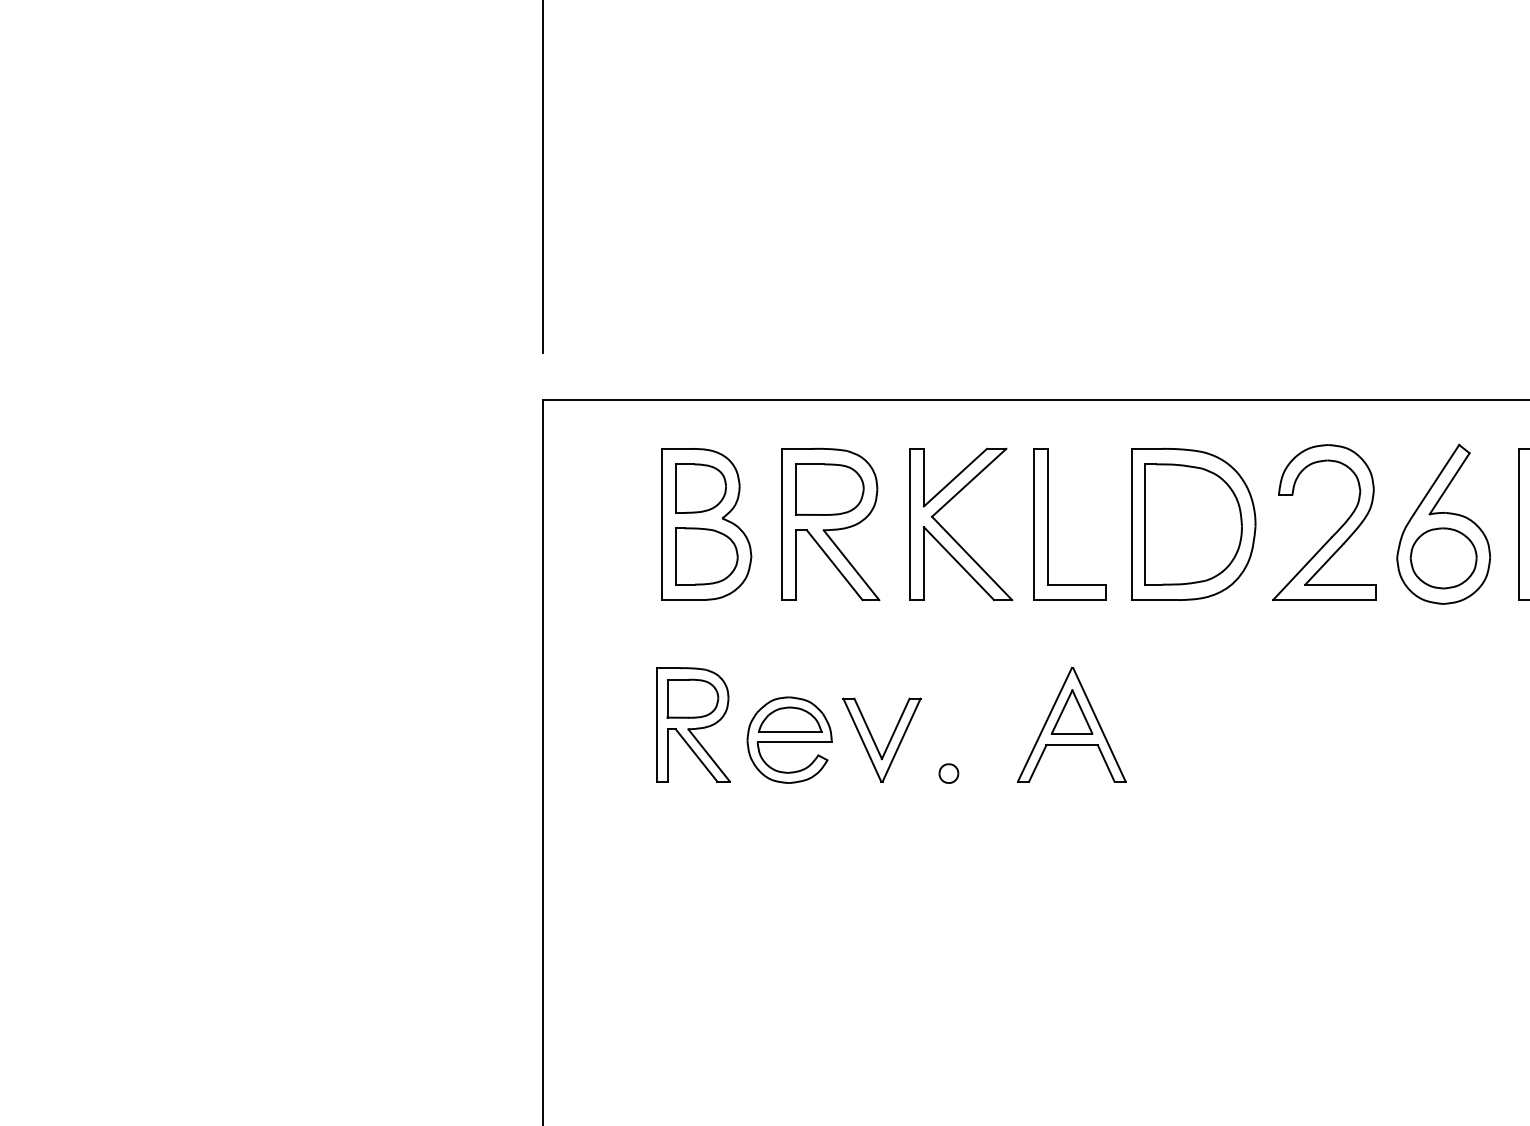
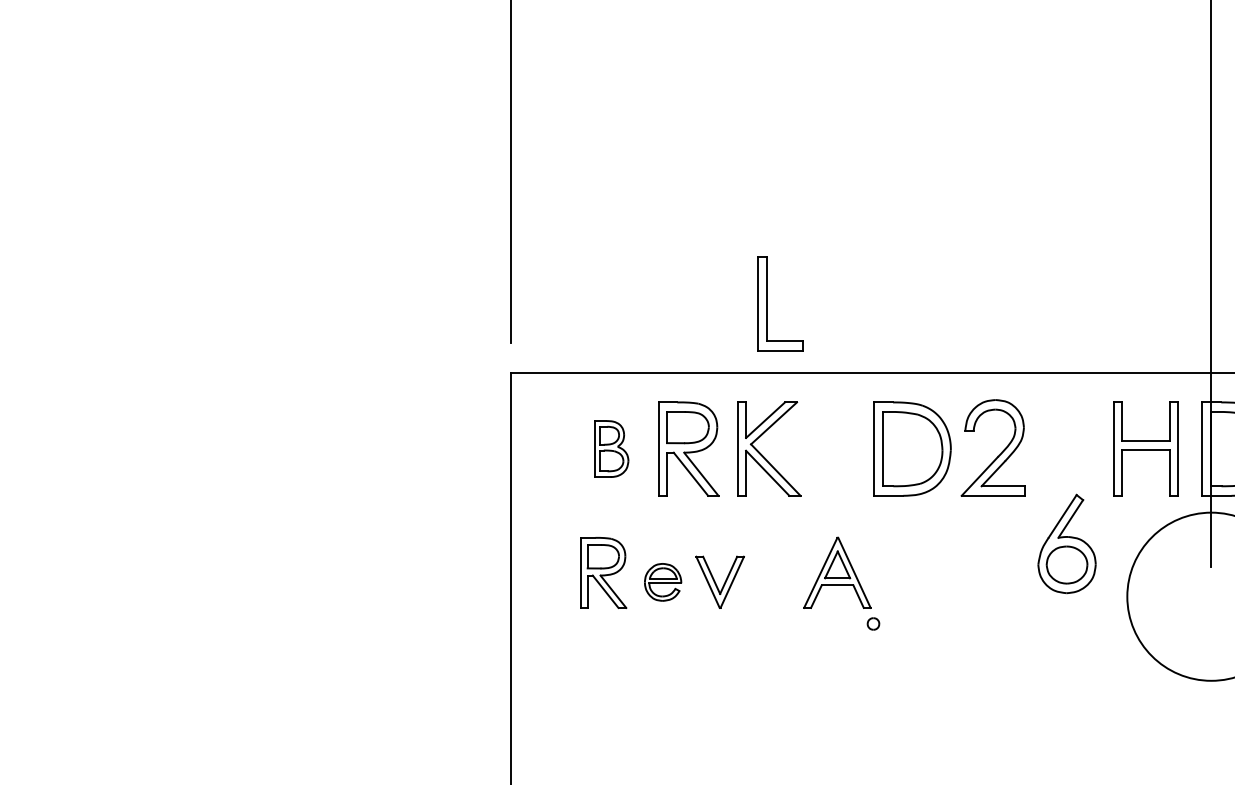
part: (706, 523) -> (611, 448), size x0.6
part: (1049, 523) -> (767, 303), moved
part: (1442, 523) -> (1066, 543), moved
part: (788, 740) -> (662, 582), size x0.7
part: (948, 772) -> (873, 623), moved

